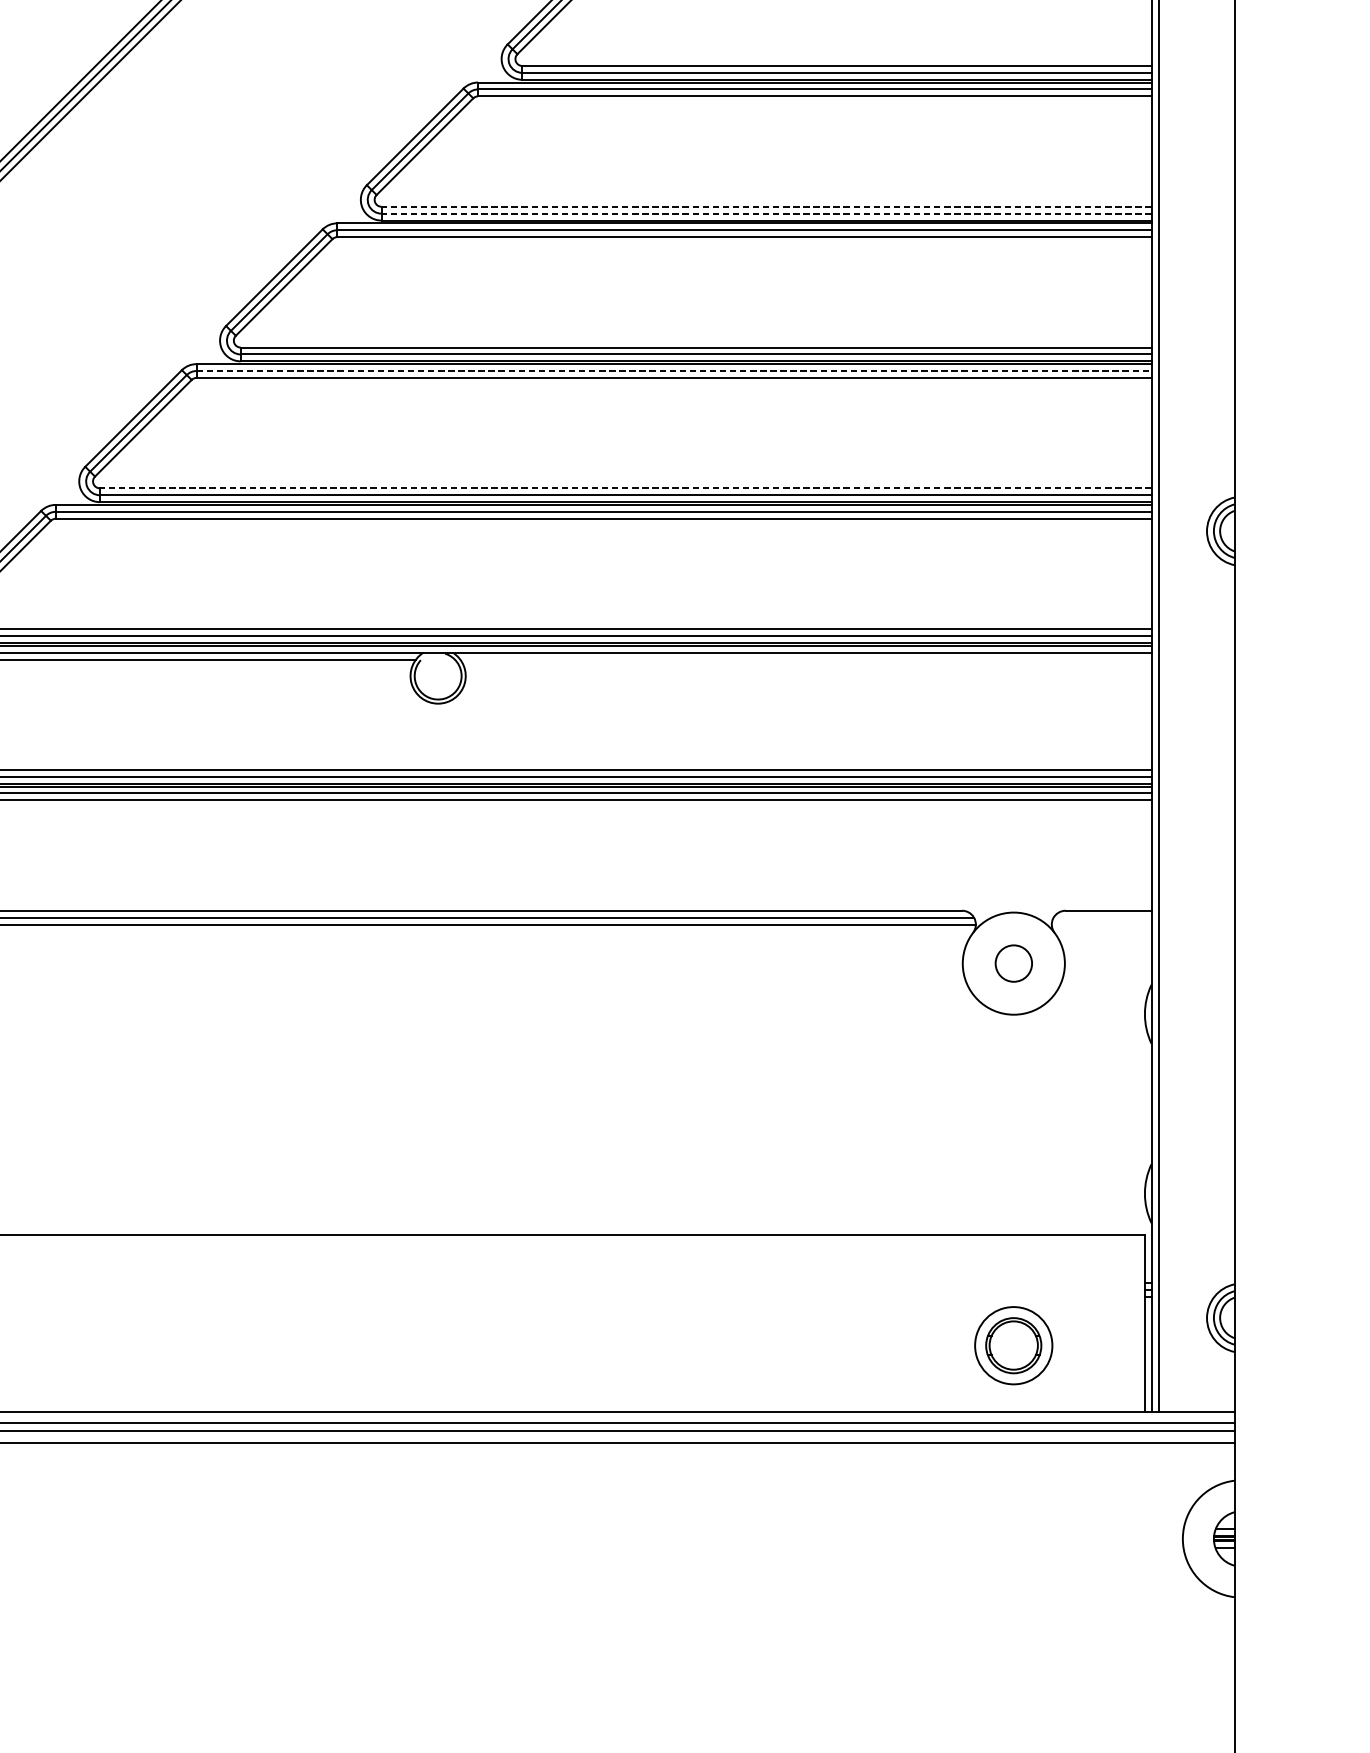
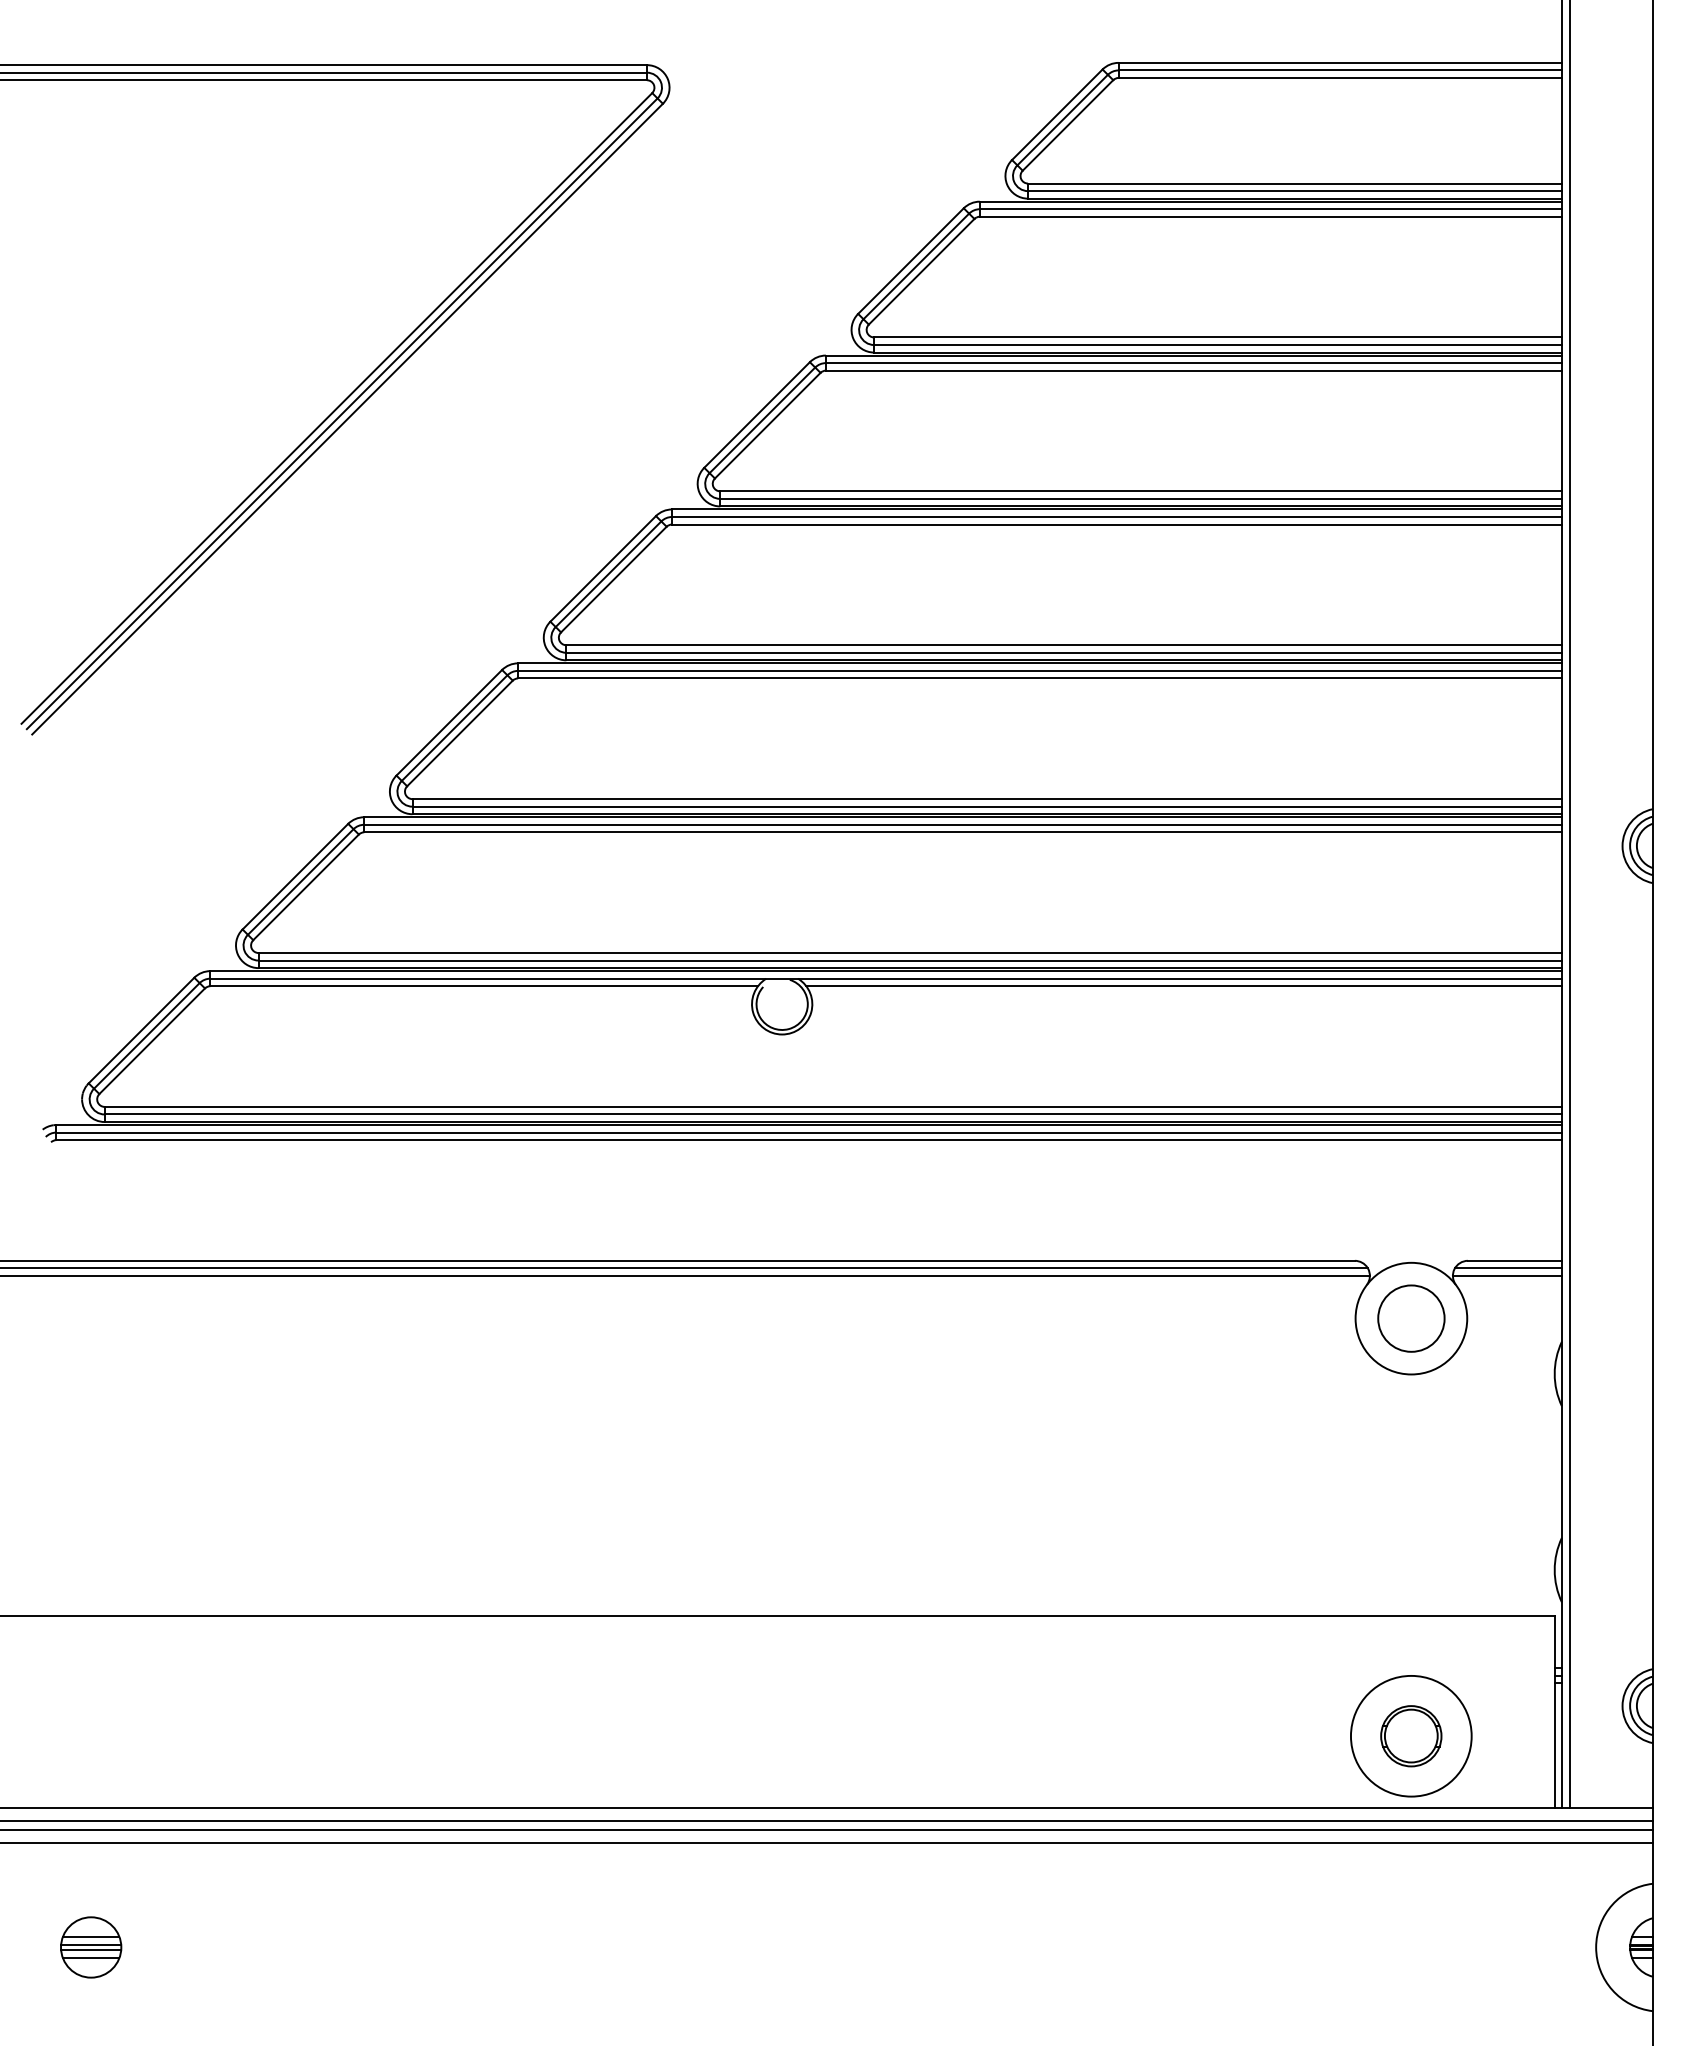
line: (766, 206) -> (1141, 491), dashed -> solid
line: (766, 213) -> (1141, 498), dashed -> solid
line: (674, 370) -> (1040, 670), dashed -> solid
line: (626, 488) -> (987, 799), dashed -> solid
line: (806, 659) -> (1184, 986), added
line: (1102, 917) -> (1508, 1268), added
line: (1101, 924) -> (1507, 1275), added
circle: (1013, 963) -> (1411, 1318), size x1.67
circle: (1013, 1345) -> (1410, 1735), size x1.43

